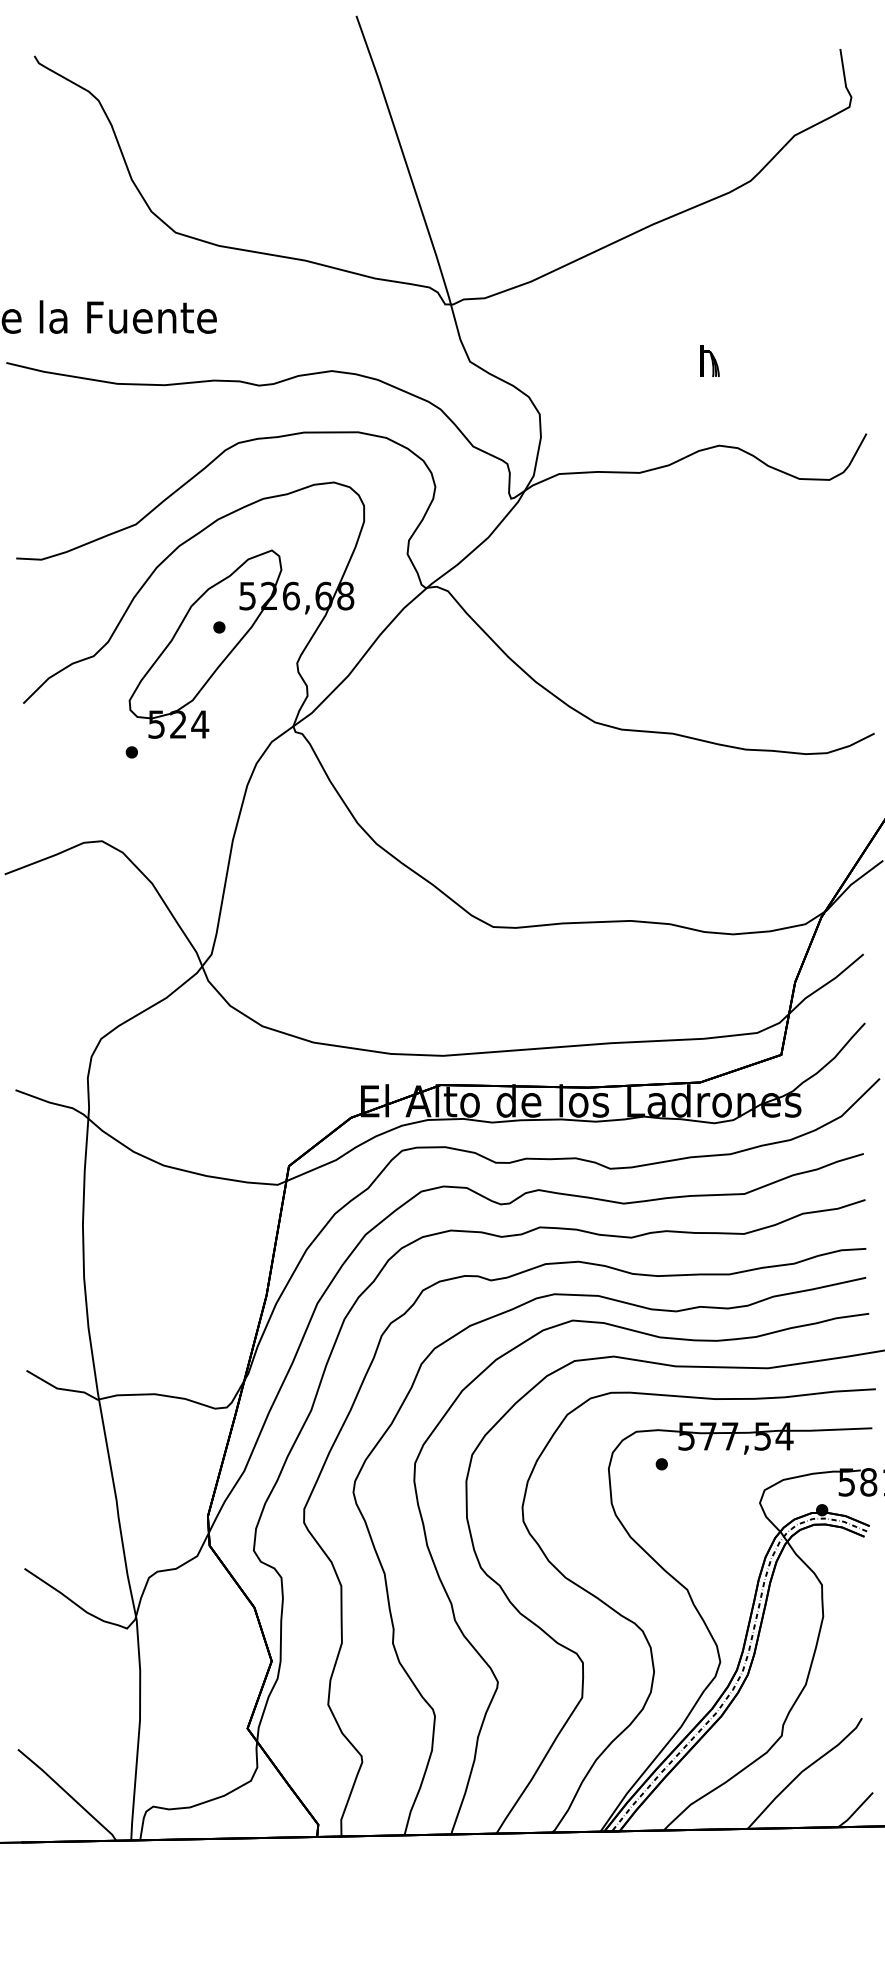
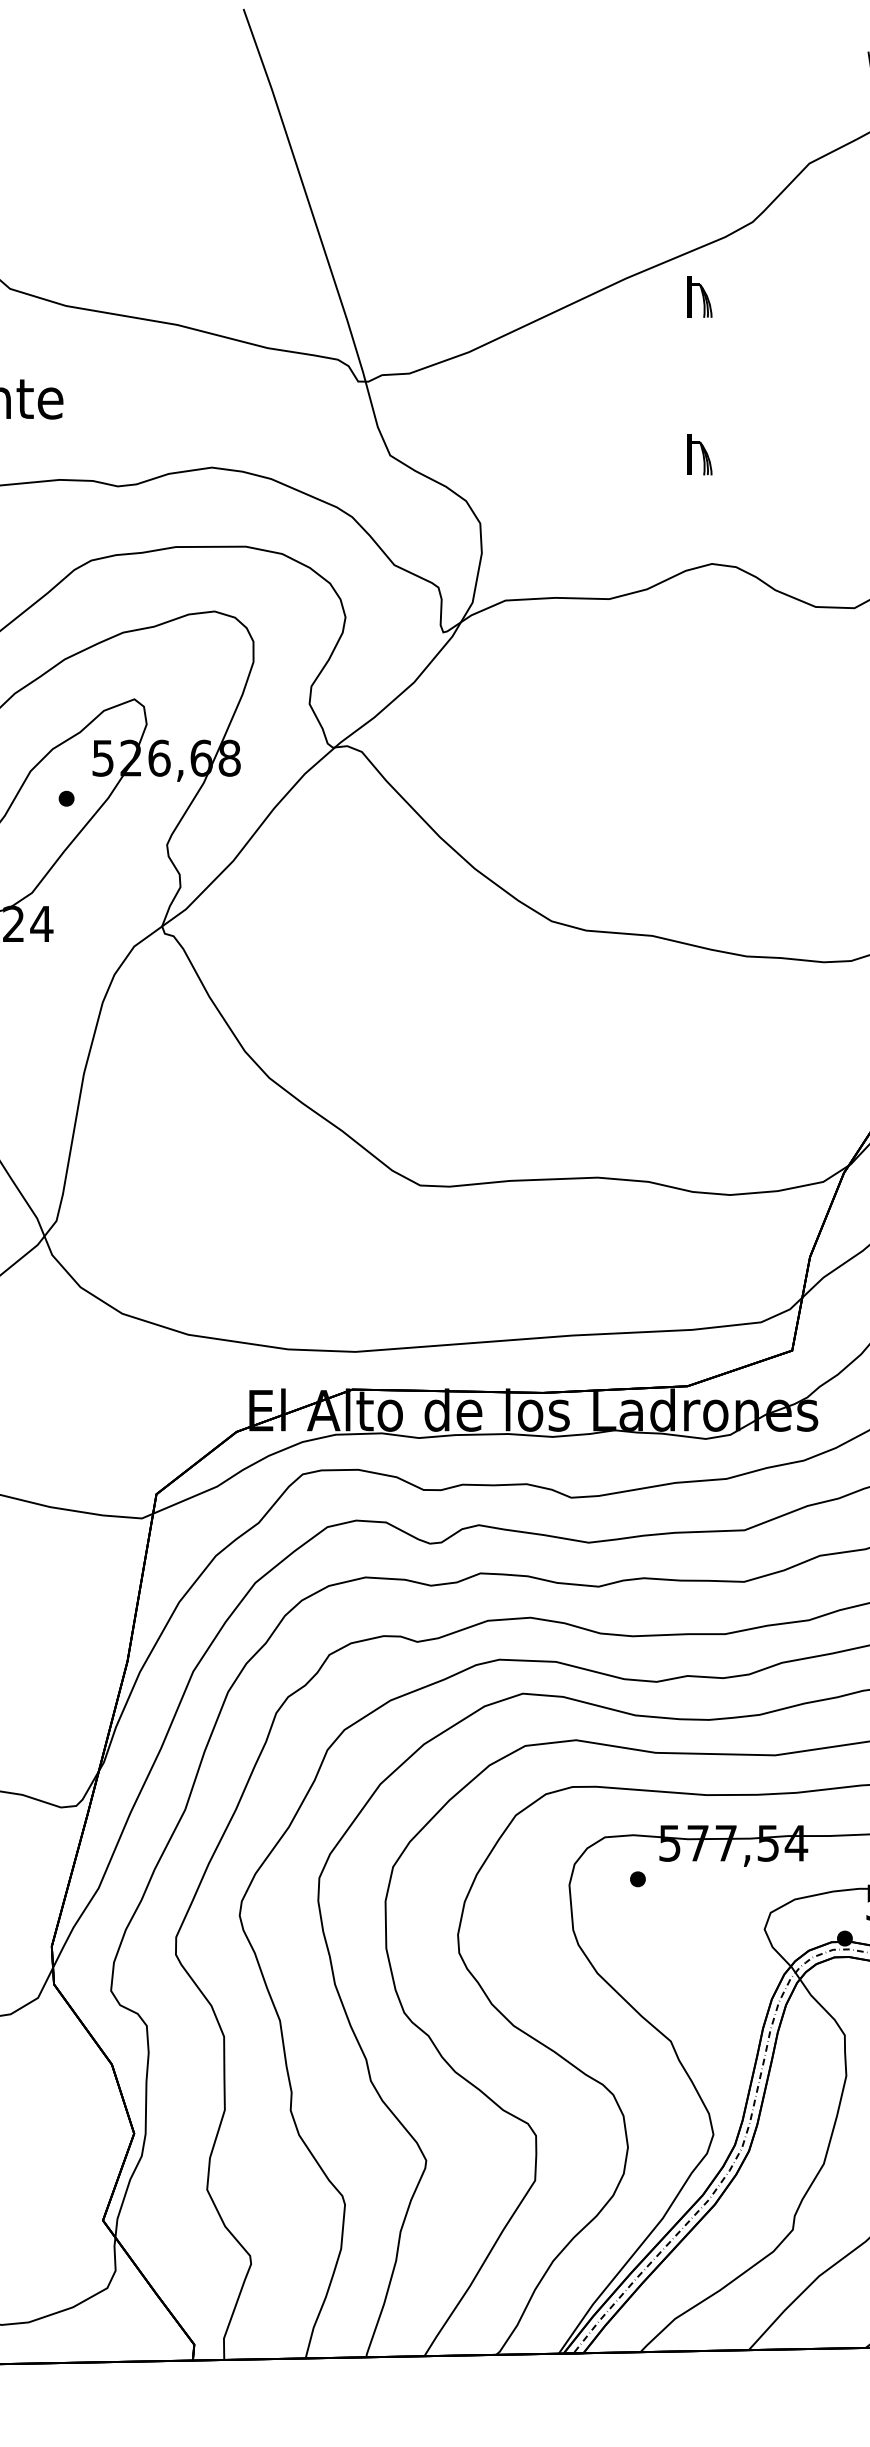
part: (709, 239) -> (699, 297), added

